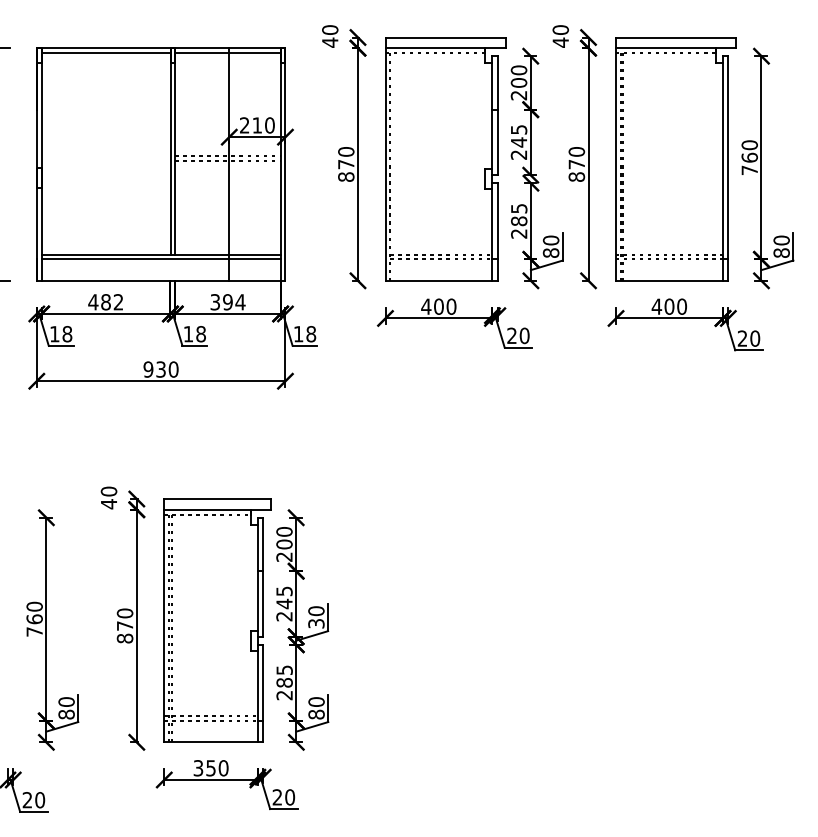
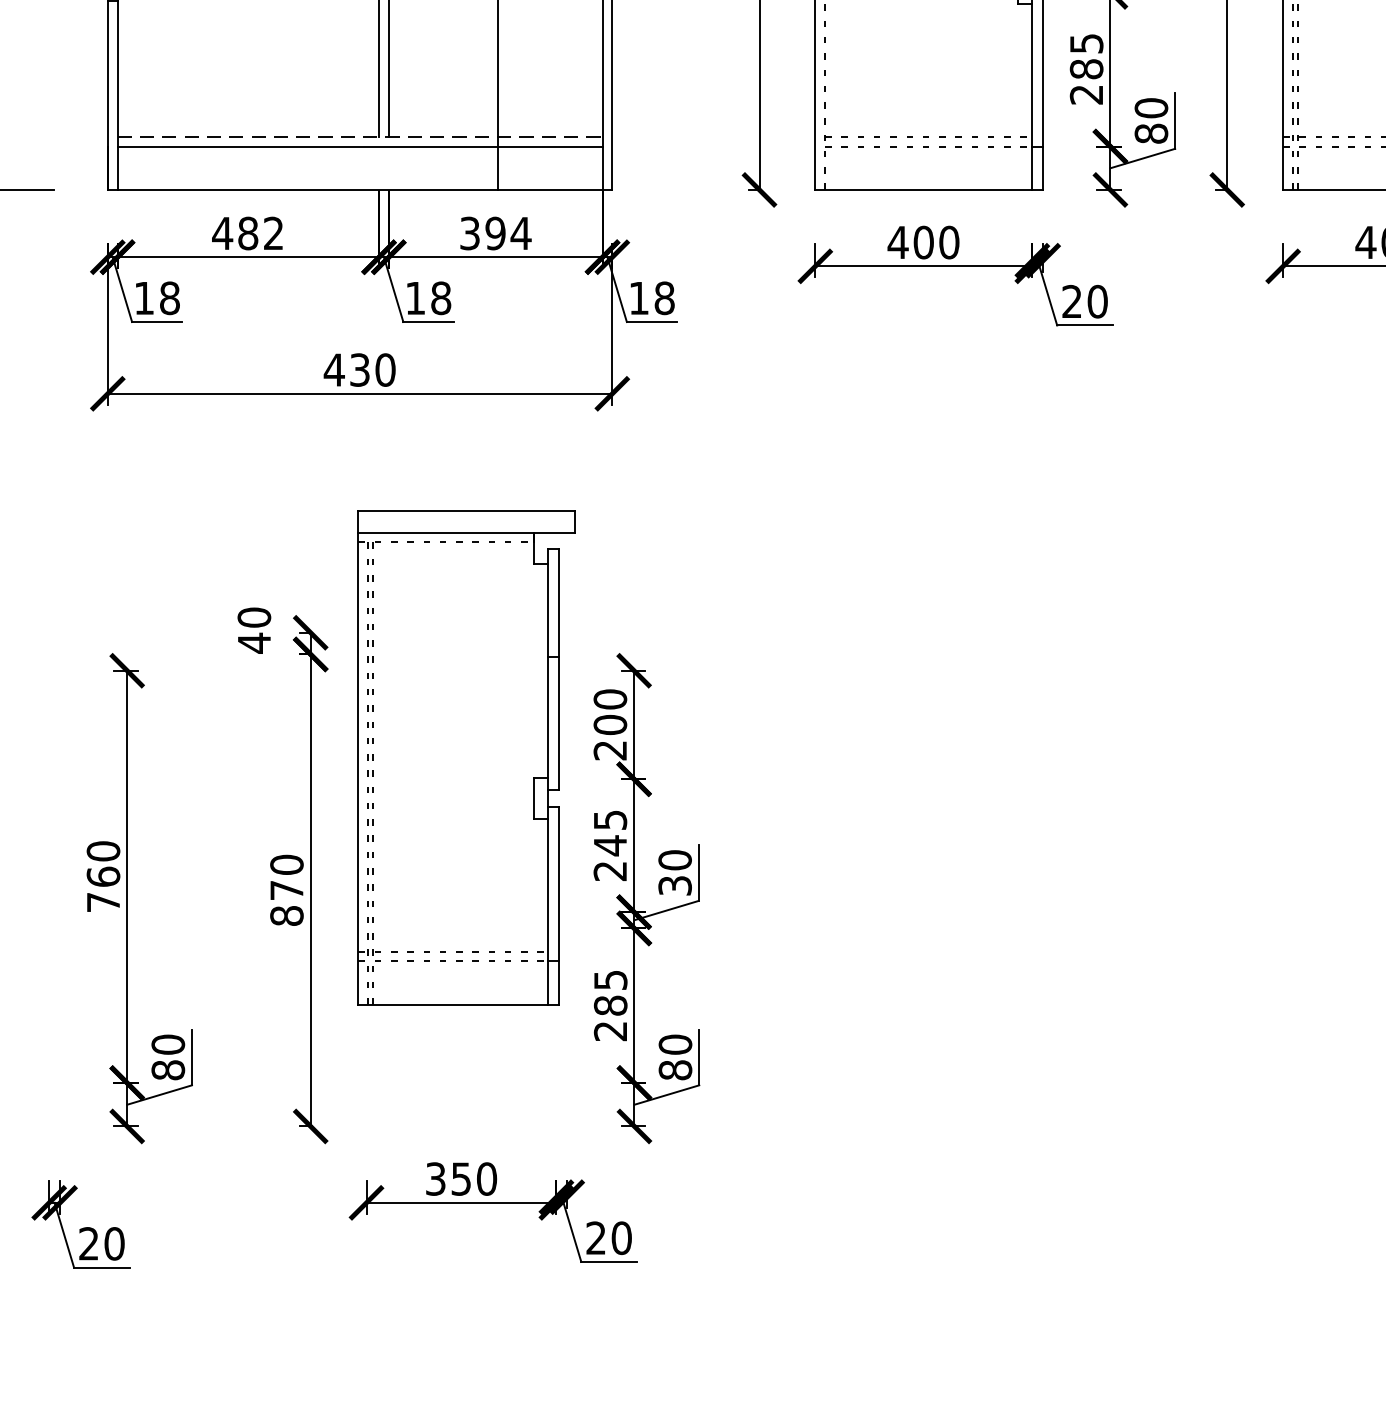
line: (161, 254) -> (360, 136), solid -> dashed
text: (148, 369) -> (334, 369), 930 -> 430
part: (217, 620) -> (466, 757), moved

